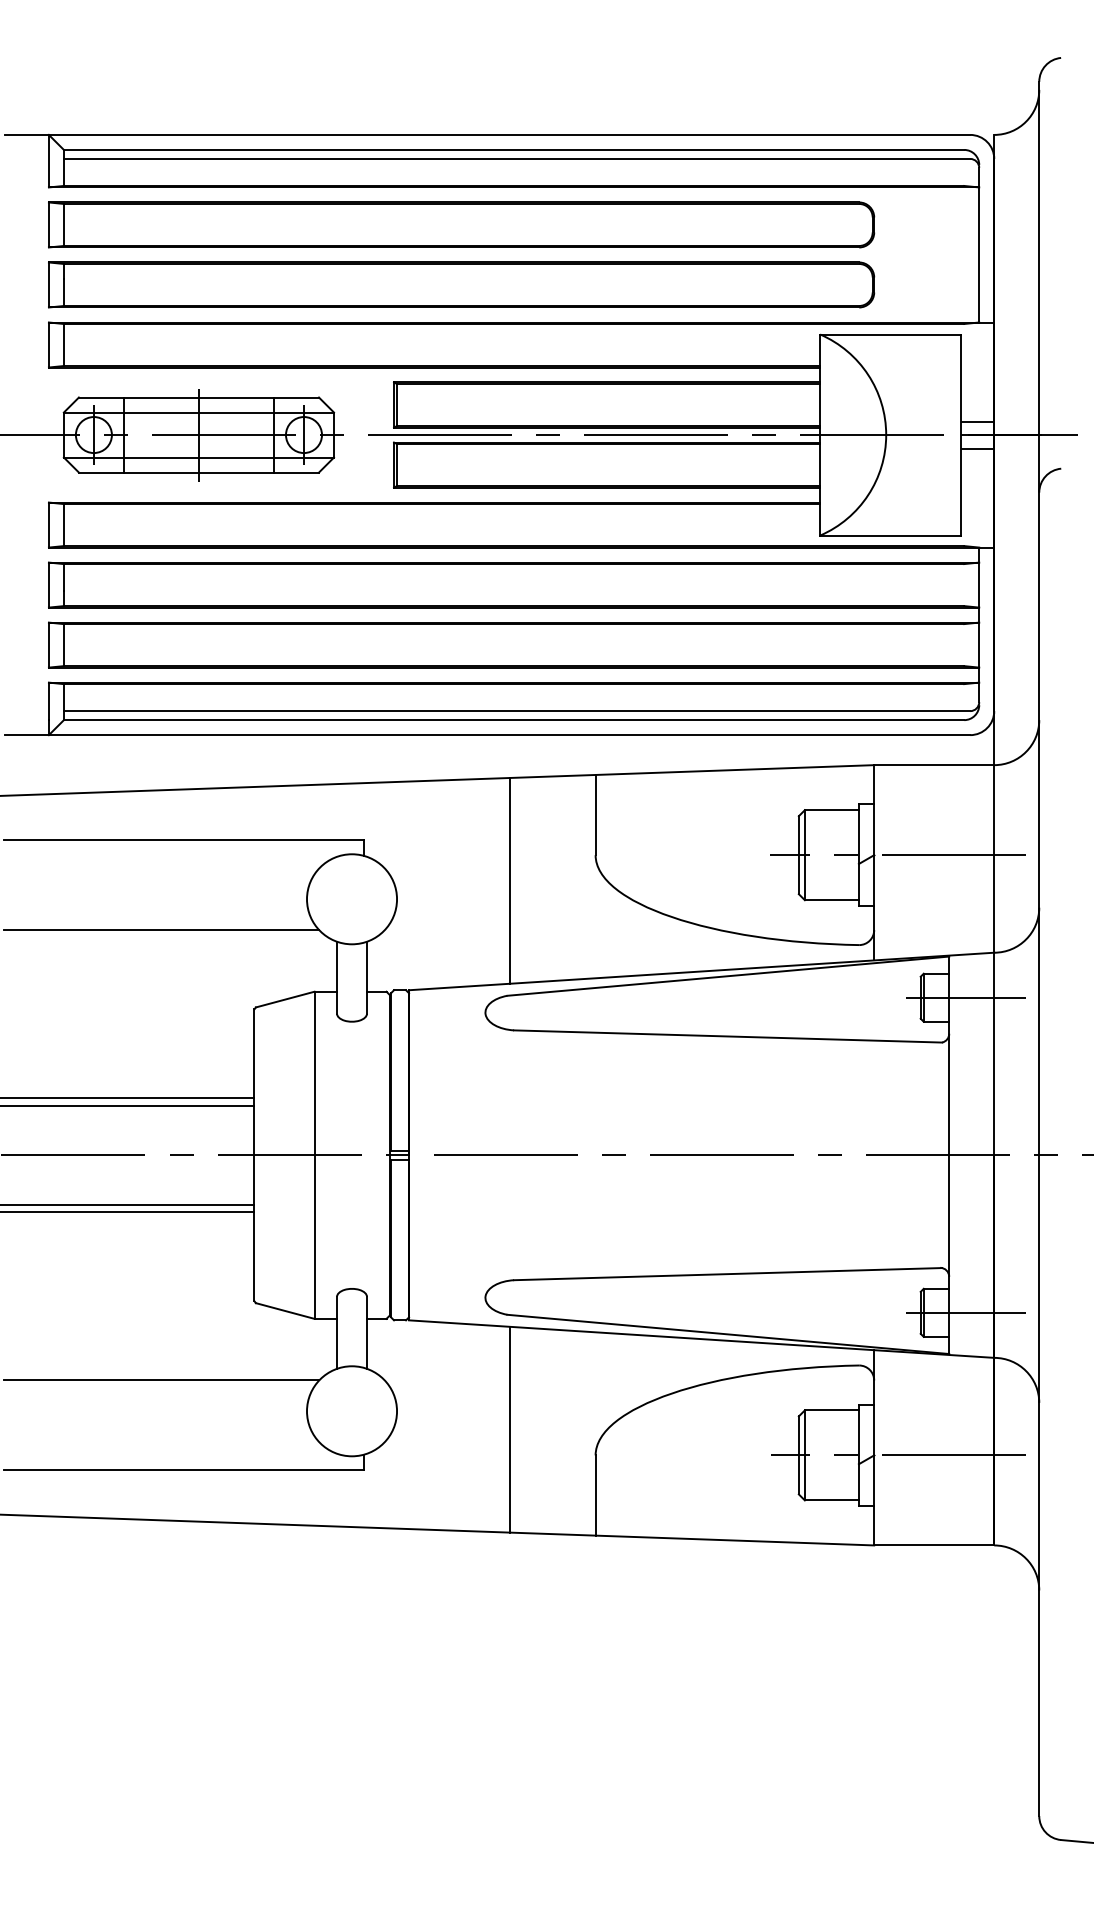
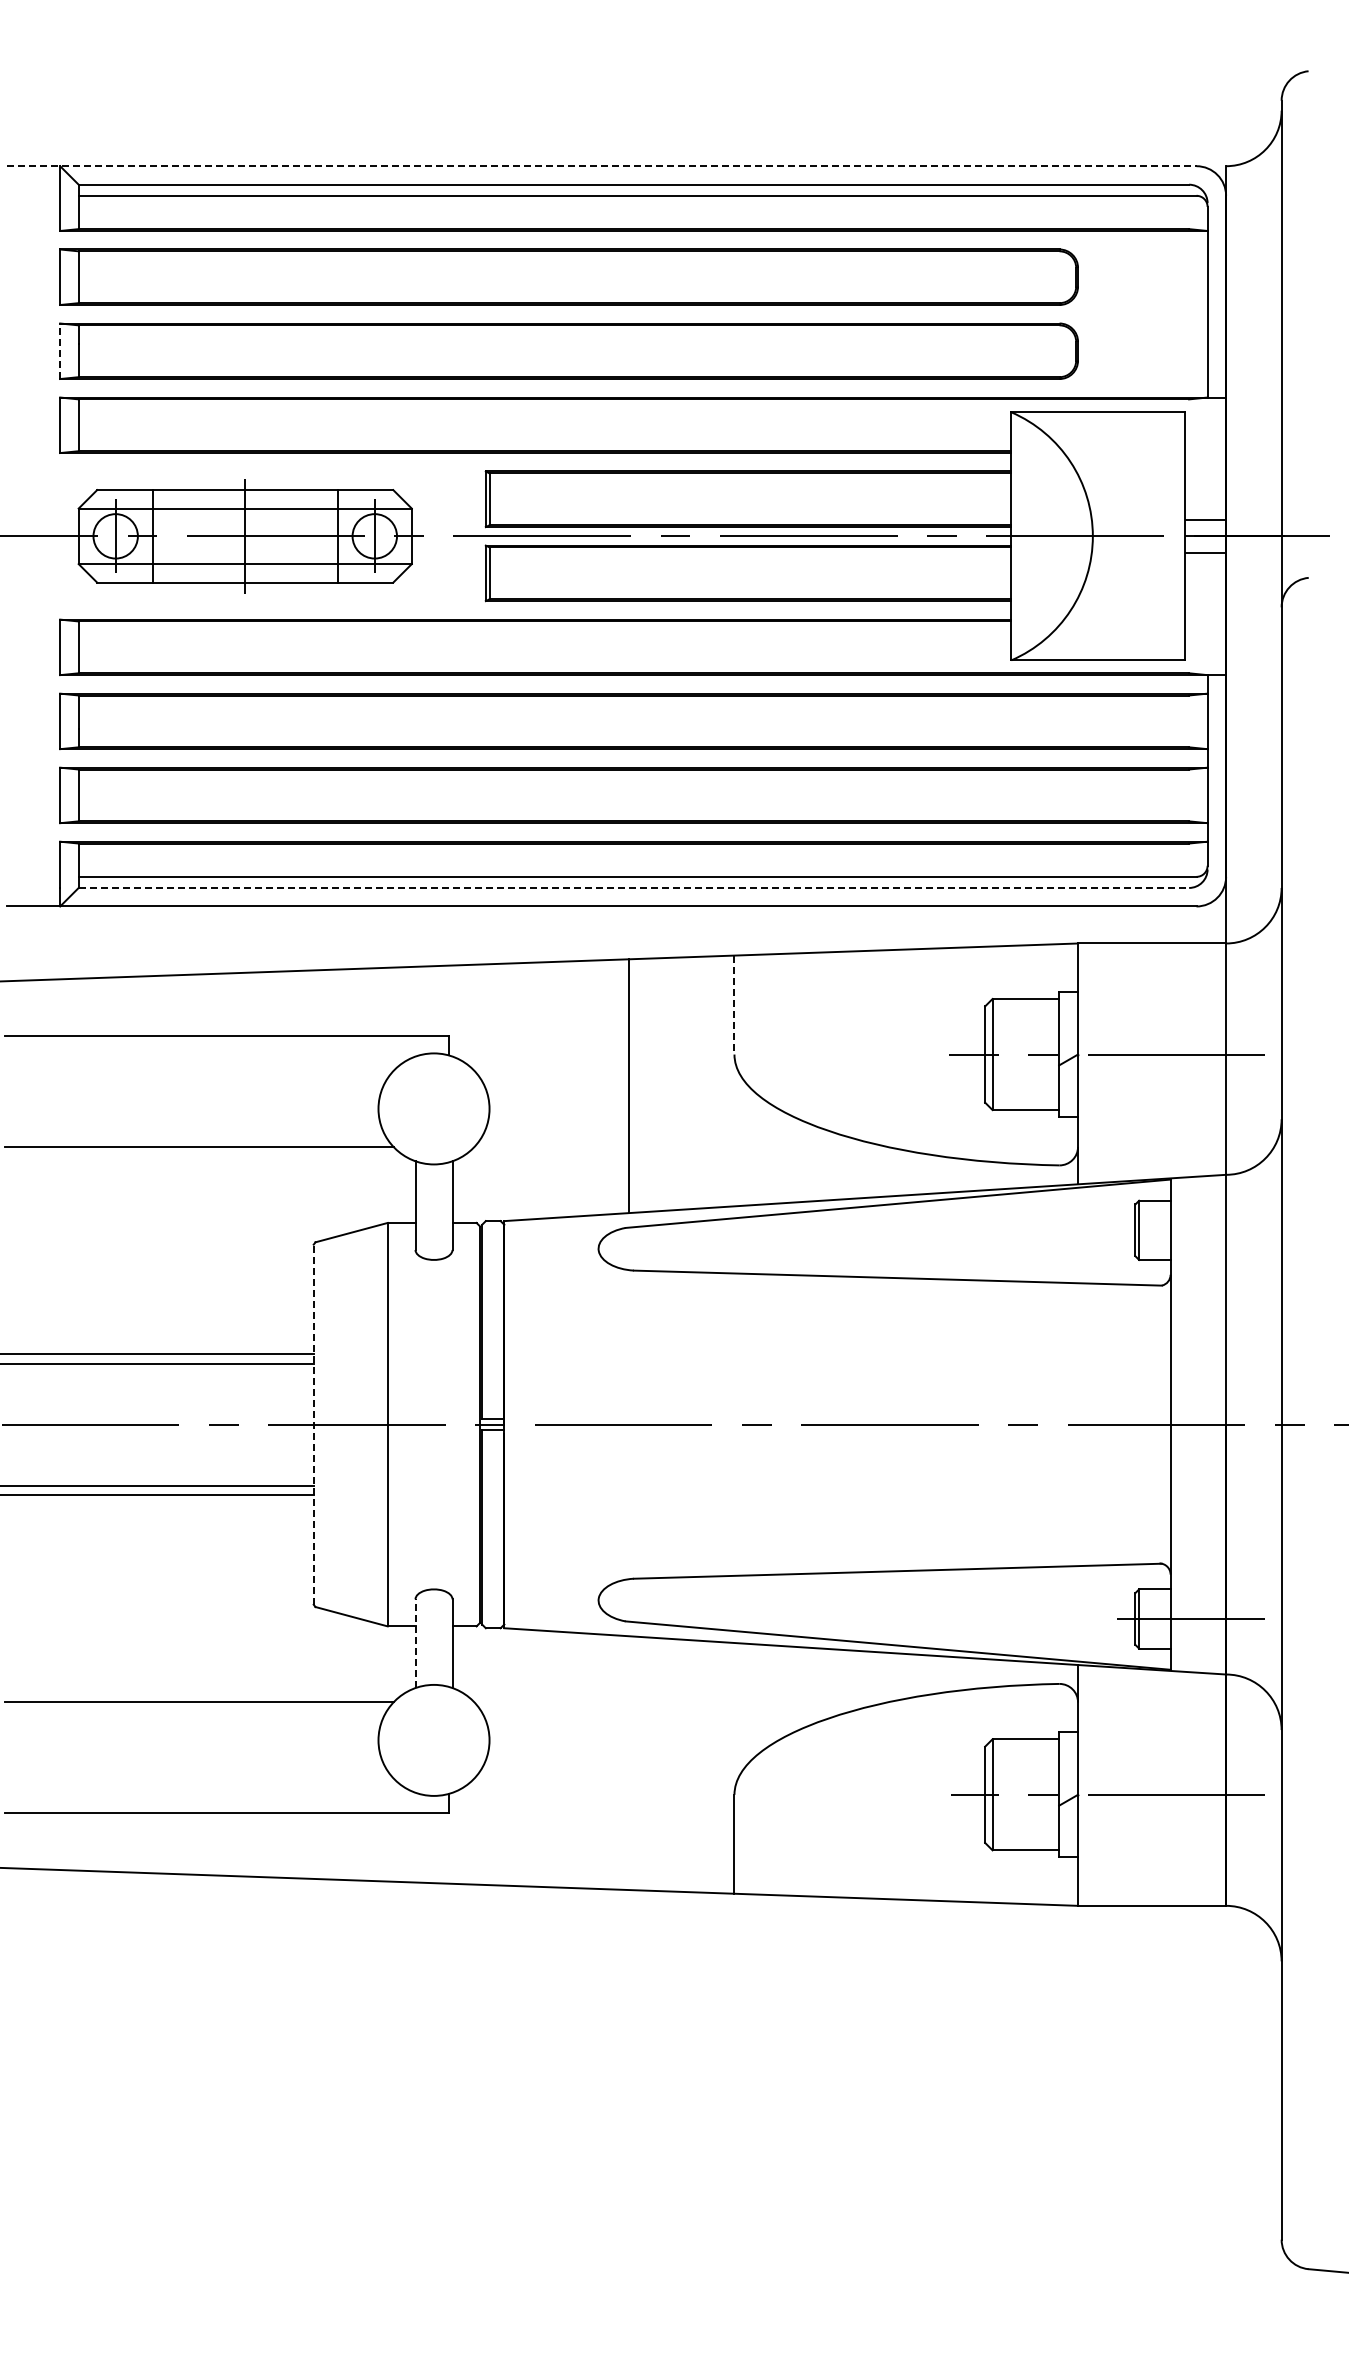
line: (487, 135) -> (601, 166), solid -> dashed
line: (49, 285) -> (60, 351), solid -> dashed
line: (514, 719) -> (634, 887), solid -> dashed
line: (595, 815) -> (734, 1005), solid -> dashed
line: (965, 997) -> (1190, 1230), removed
line: (254, 1155) -> (313, 1424), solid -> dashed
line: (337, 1332) -> (415, 1643), solid -> dashed
line: (509, 1430) -> (628, 1763), removed

